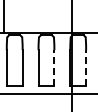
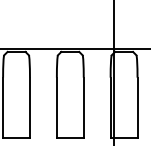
line: (54, 68) -> (83, 108), dashed -> solid
line: (86, 68) -> (138, 108), dashed -> solid

